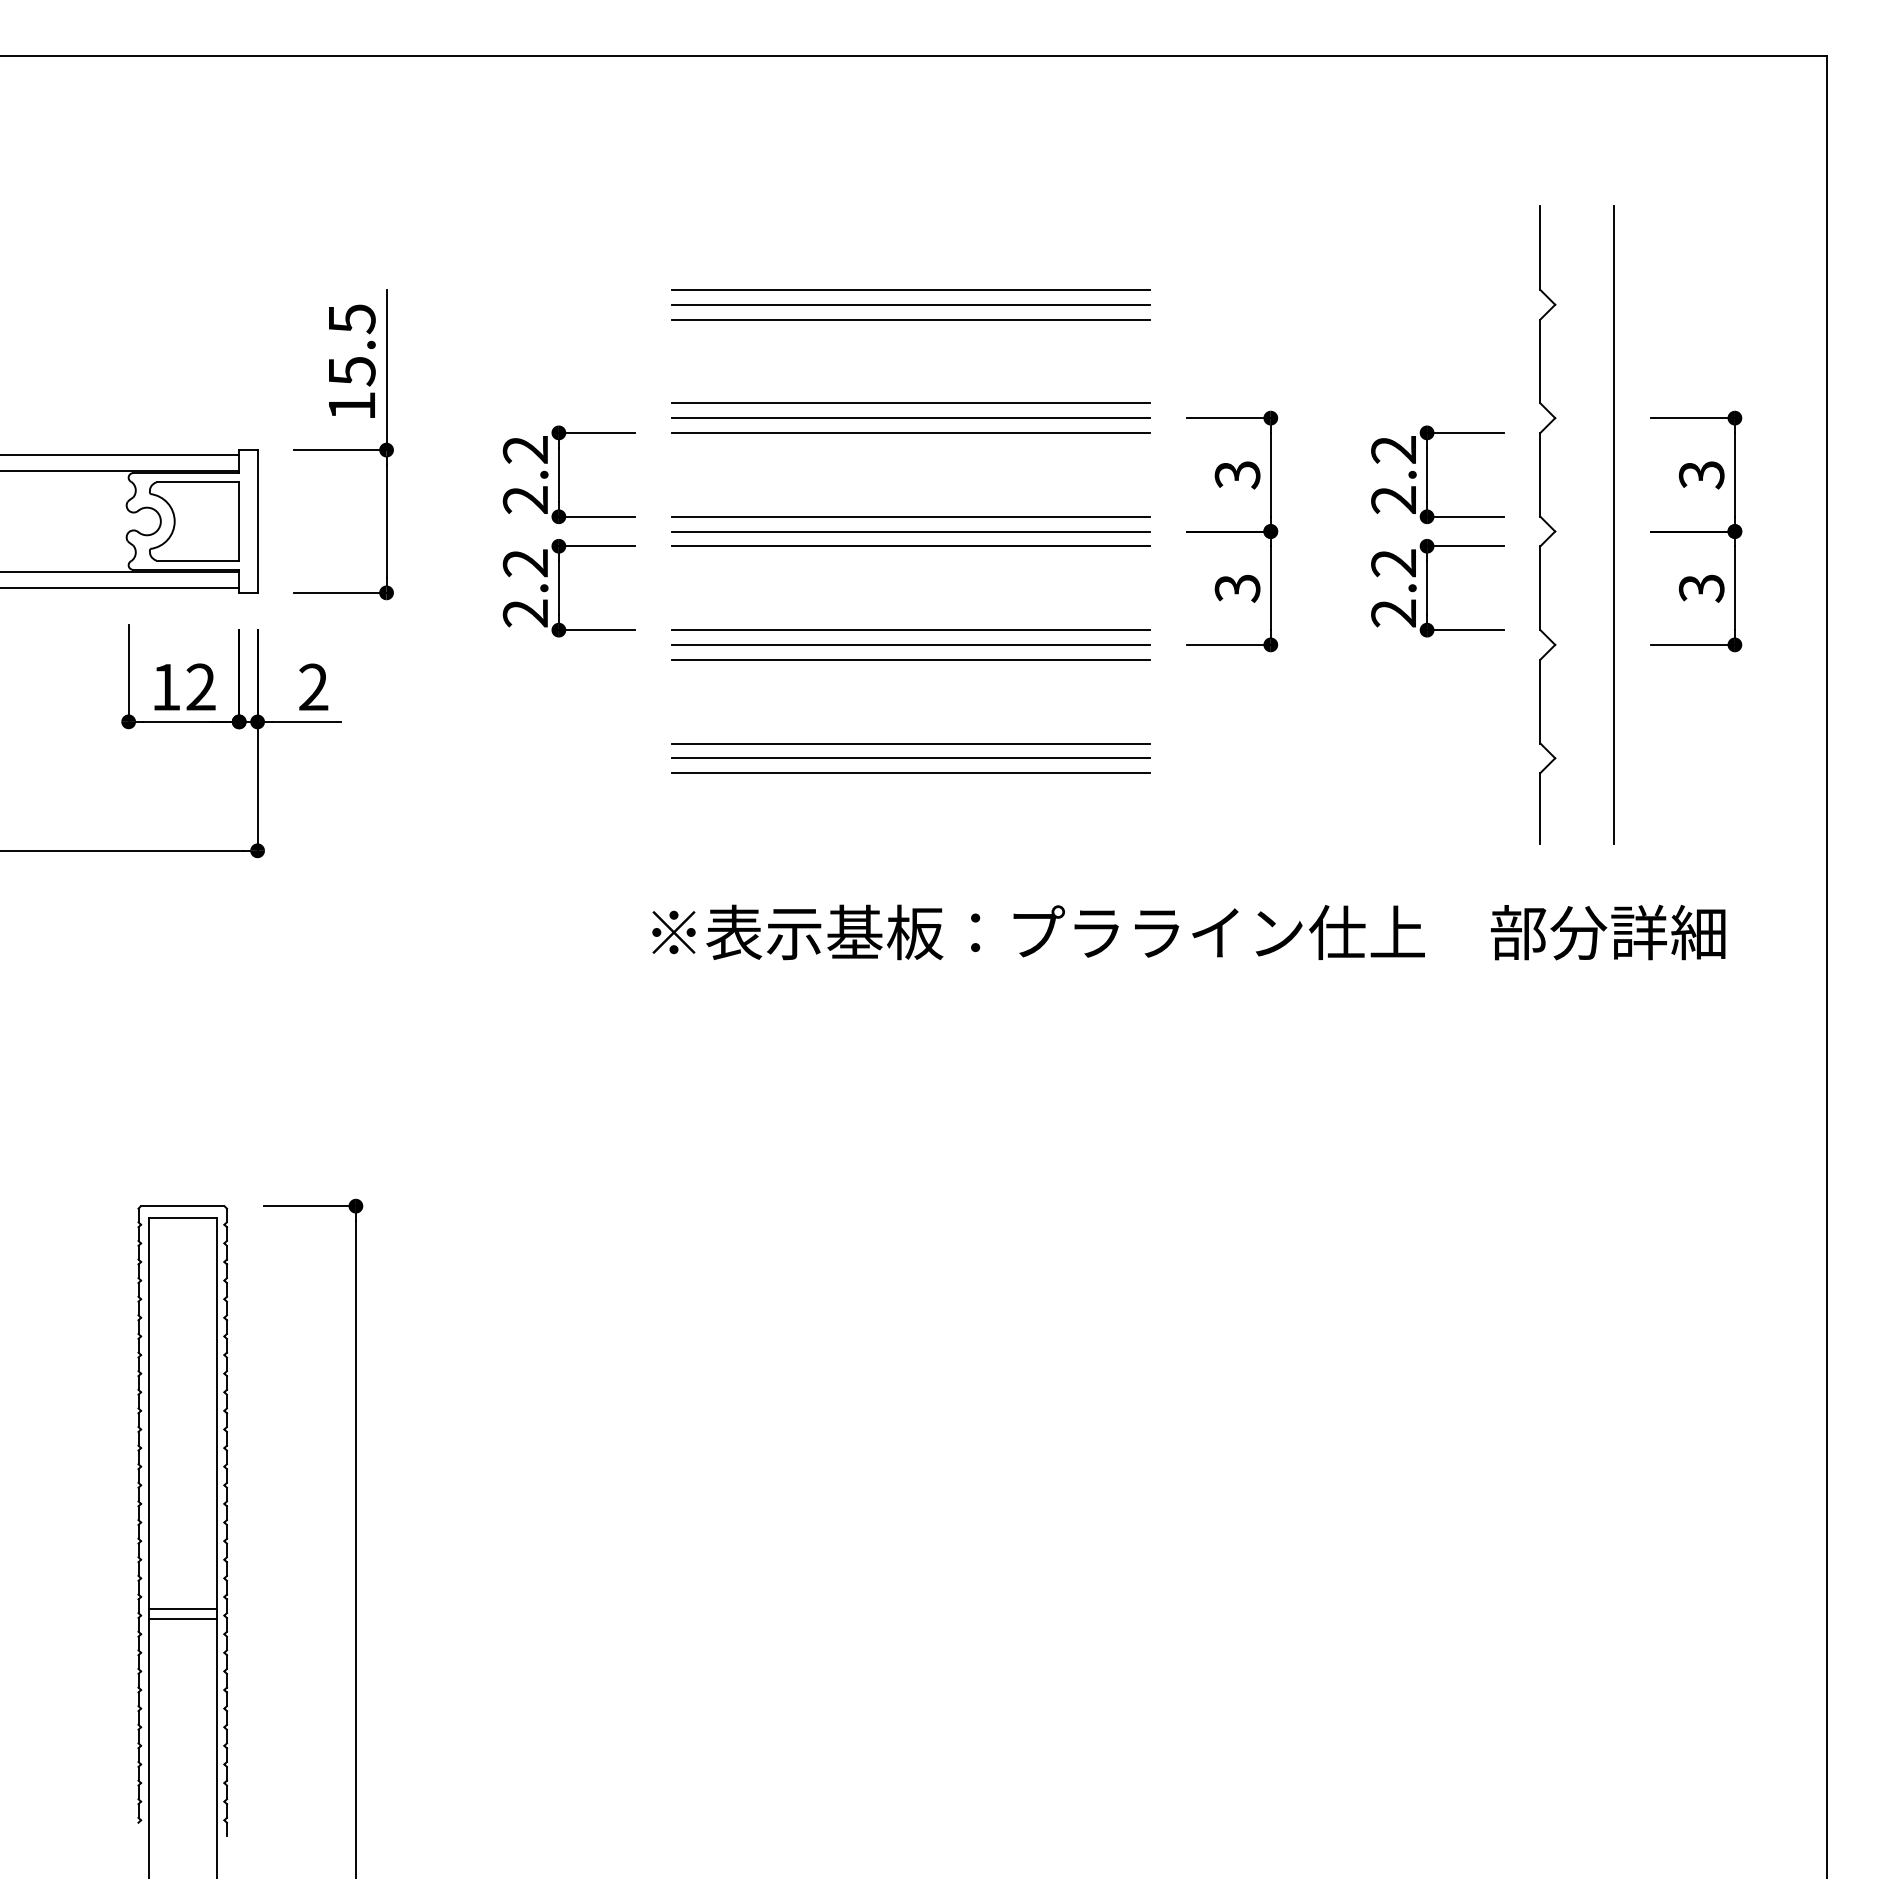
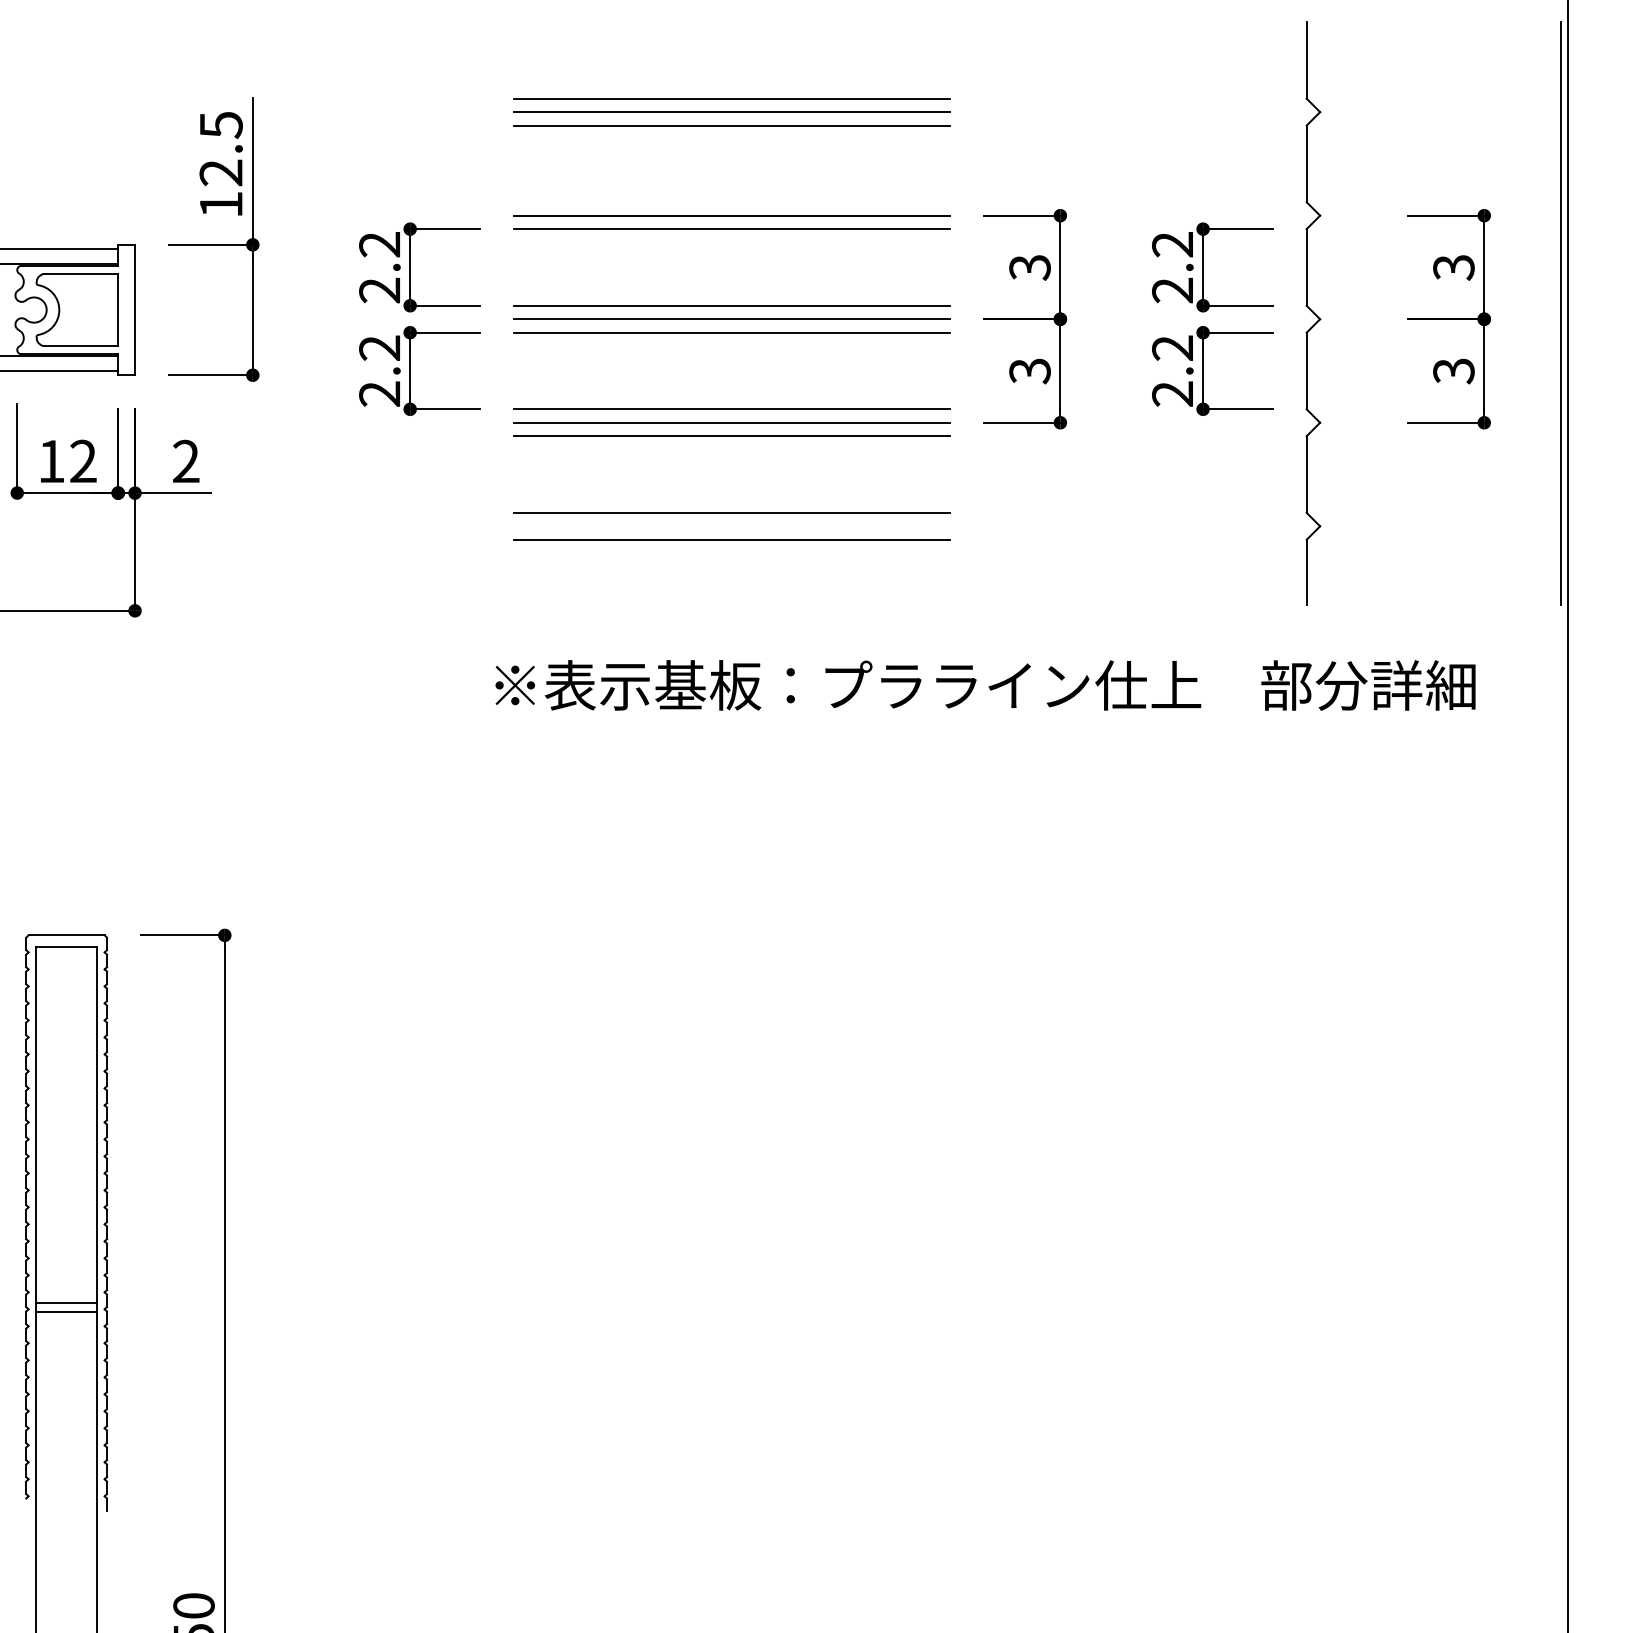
text: (351, 371) -> (220, 173), 15.5 -> 12.5
line: (911, 403) -> (732, 202), removed
line: (1613, 524) -> (1560, 312), moved
line: (911, 758) -> (732, 526), removed

